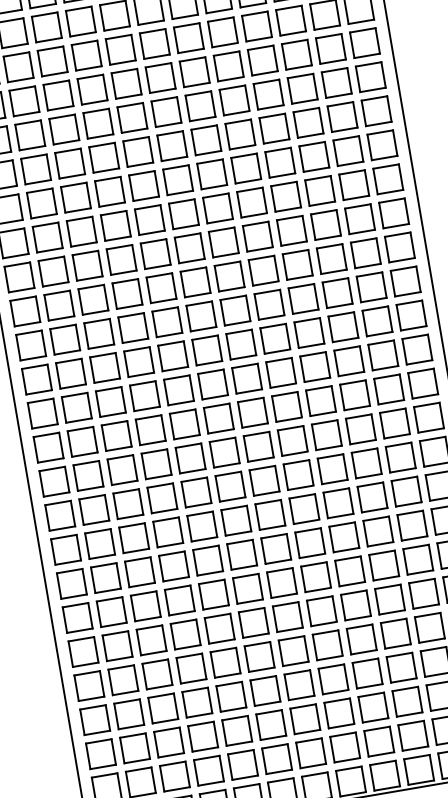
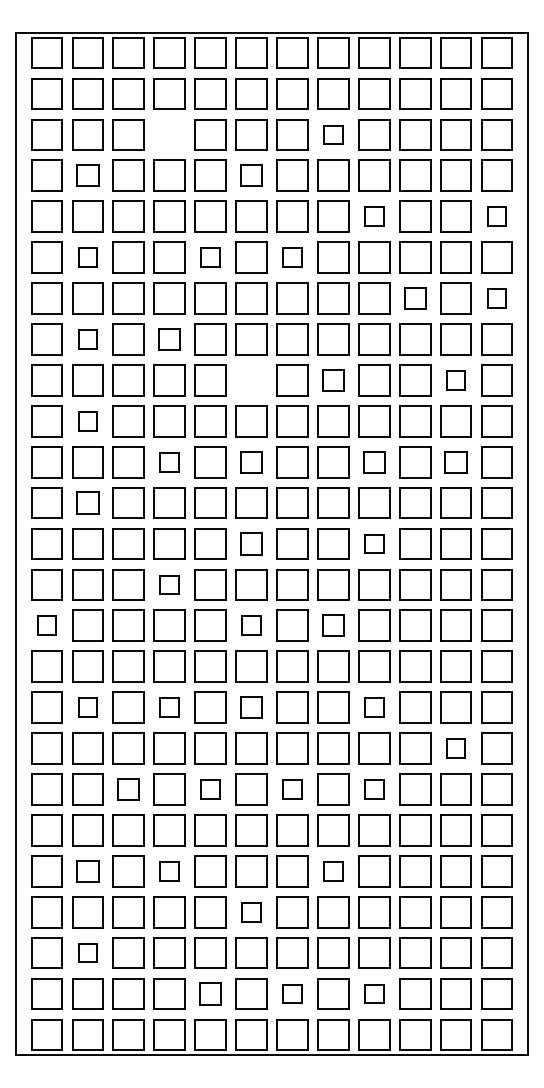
part: (223, 31) -> (333, 134), size x0.6
part: (86, 55) -> (169, 134), removed
part: (160, 77) -> (251, 175), size x0.7
part: (370, 77) -> (496, 216), size x0.6
part: (268, 94) -> (374, 216), size x0.6
part: (24, 101) -> (87, 175), size x0.7
part: (206, 140) -> (292, 257), size x0.6
part: (382, 145) -> (496, 298), size x0.6
part: (138, 151) -> (210, 257), size x0.6
part: (314, 156) -> (415, 298), size x0.7
part: (35, 169) -> (87, 257), size x0.6
part: (359, 219) -> (455, 380), size x0.6
part: (115, 225) -> (169, 339), size x0.7
part: (258, 236) -> (333, 380), size x0.7
part: (47, 237) -> (87, 339), size x0.6
part: (189, 248) -> (251, 380), removed
part: (371, 287) -> (455, 462), size x0.7
part: (303, 299) -> (374, 462), size x0.7
part: (59, 305) -> (87, 421), size x0.6
part: (201, 316) -> (251, 462), size x0.7
part: (133, 328) -> (169, 462), size x0.6
part: (315, 366) -> (374, 543), size x0.6
part: (70, 373) -> (87, 502), size x0.7
part: (212, 384) -> (251, 543), size x0.7
part: (150, 429) -> (169, 584), size x0.6
part: (292, 440) -> (333, 625), size x0.7
part: (224, 452) -> (251, 625), size x0.6
part: (53, 481) -> (46, 625), size x0.6
part: (338, 503) -> (374, 707), size x0.6
part: (236, 520) -> (251, 707), size x0.7
part: (411, 525) -> (455, 748), size x0.6
part: (168, 532) -> (169, 707), size x0.6
part: (99, 543) -> (87, 707), size x0.6
part: (350, 571) -> (374, 789), size x0.6
part: (282, 583) -> (292, 789), size x0.6
part: (213, 594) -> (210, 789), size x0.6
part: (145, 606) -> (128, 789), size x0.7
part: (327, 645) -> (333, 871), size x0.6
part: (191, 668) -> (169, 871), size x0.6
part: (123, 680) -> (87, 871), size x0.7
part: (265, 691) -> (251, 912), size x0.6
part: (379, 741) -> (374, 993), size x0.6
part: (134, 747) -> (87, 952), size x0.6
part: (311, 752) -> (292, 993), size x0.6
part: (242, 764) -> (210, 993), size x0.7

